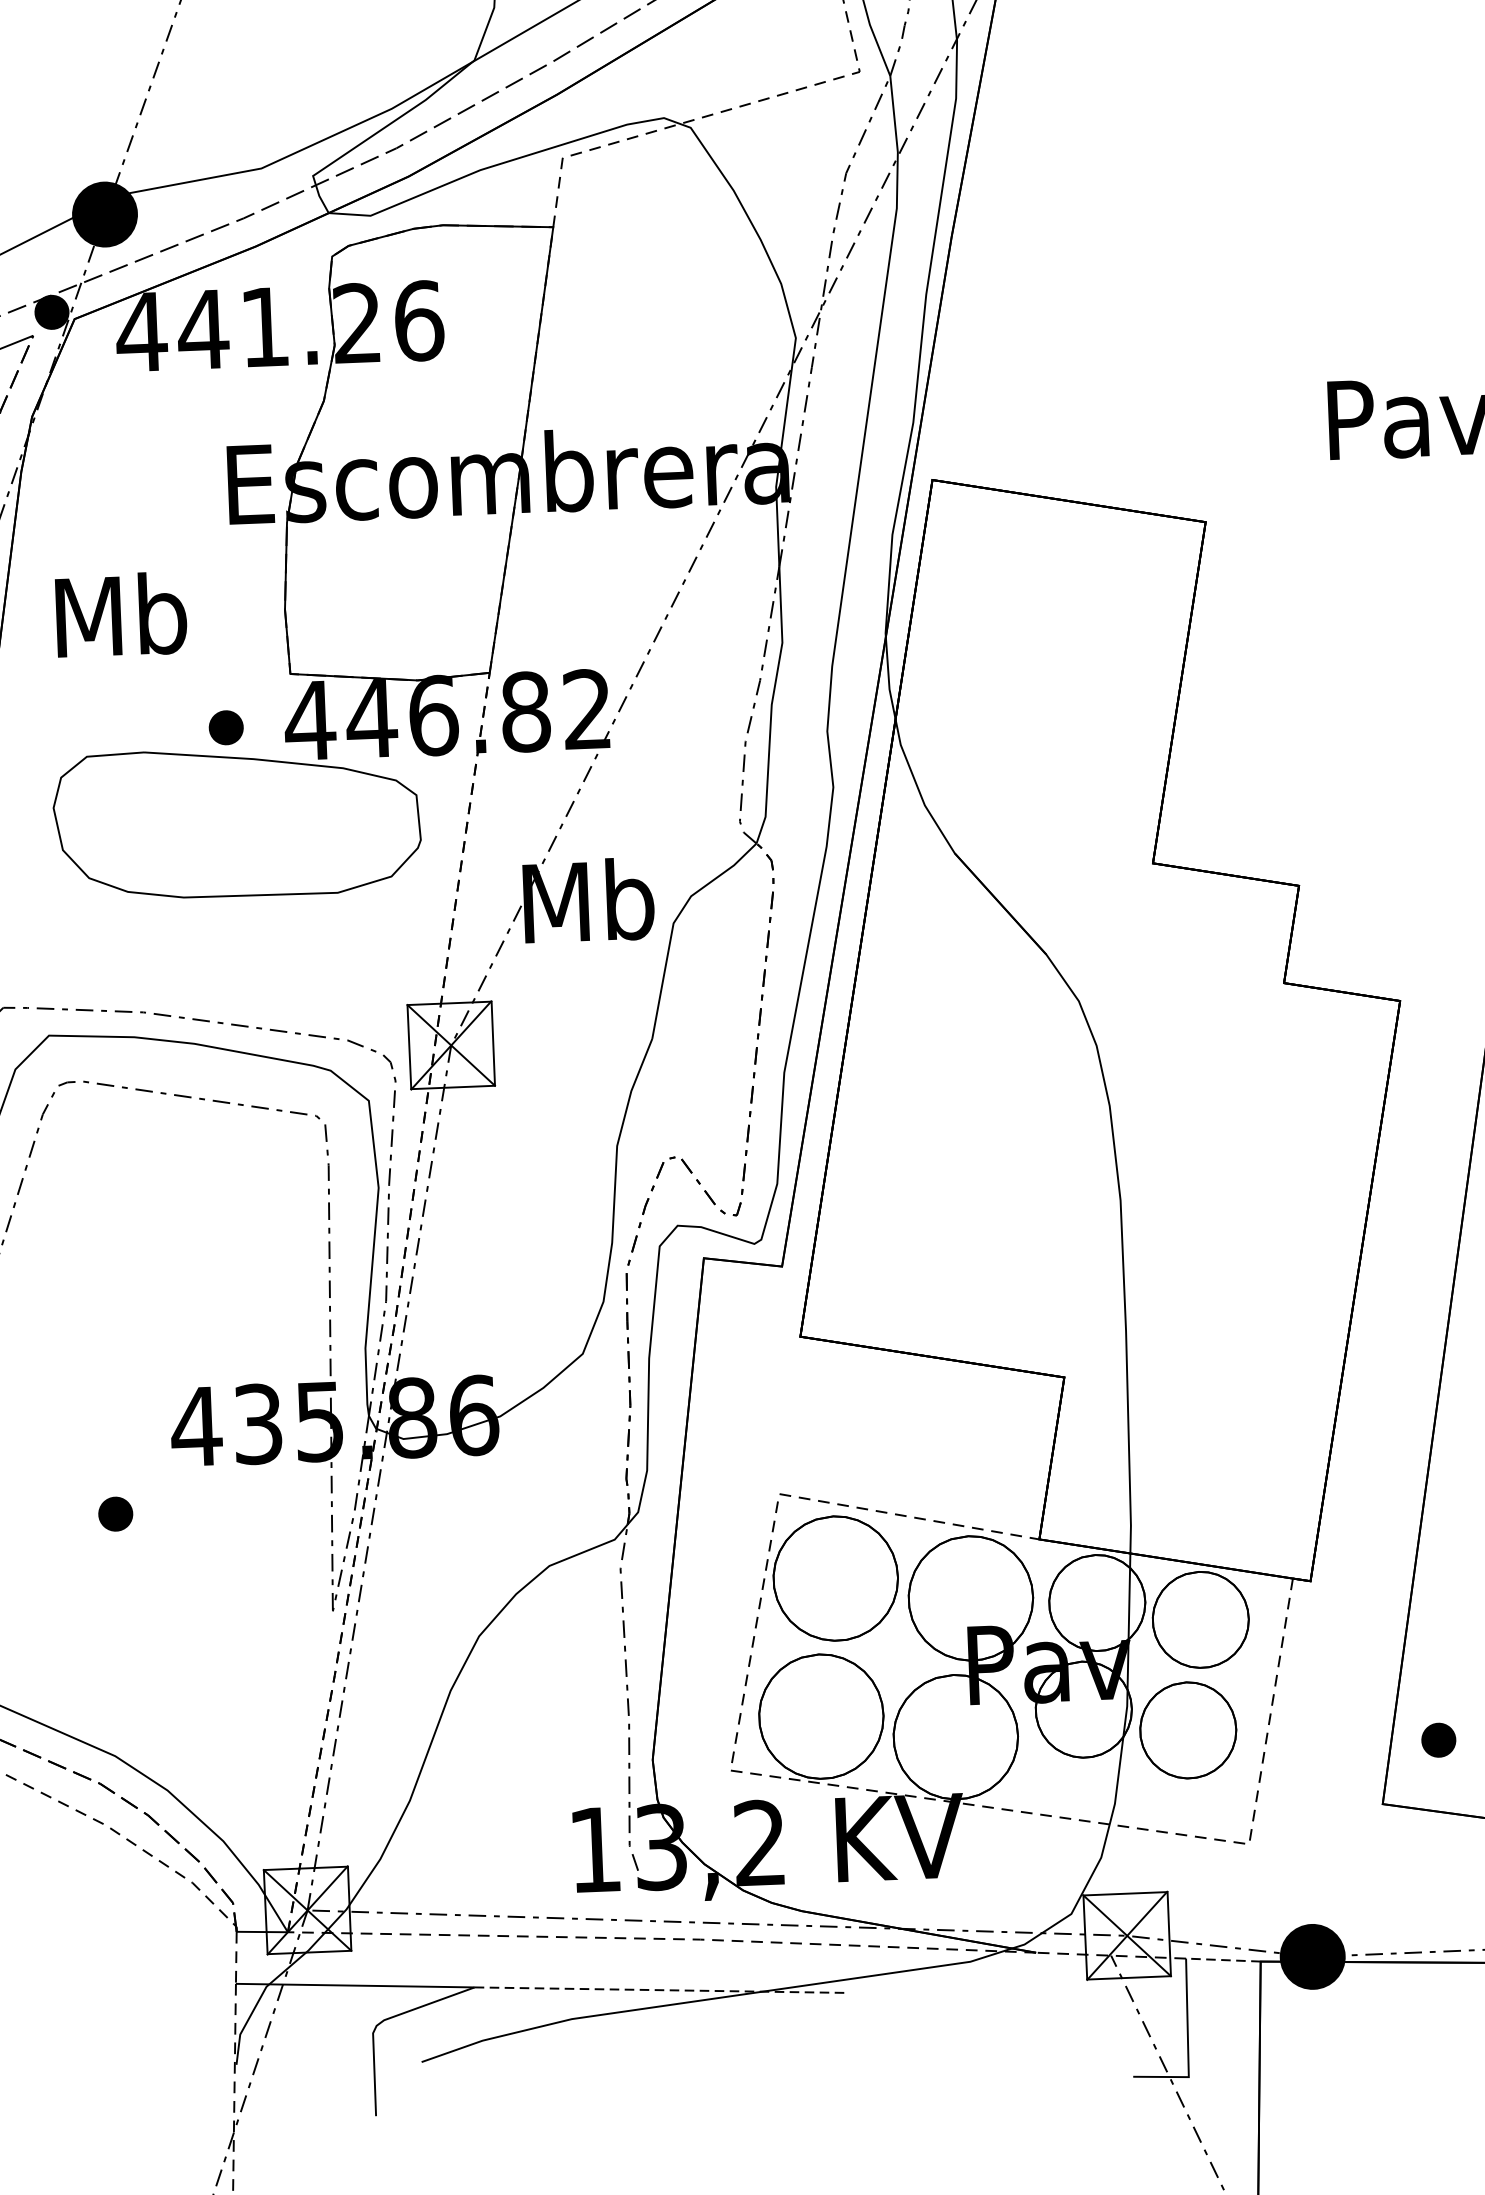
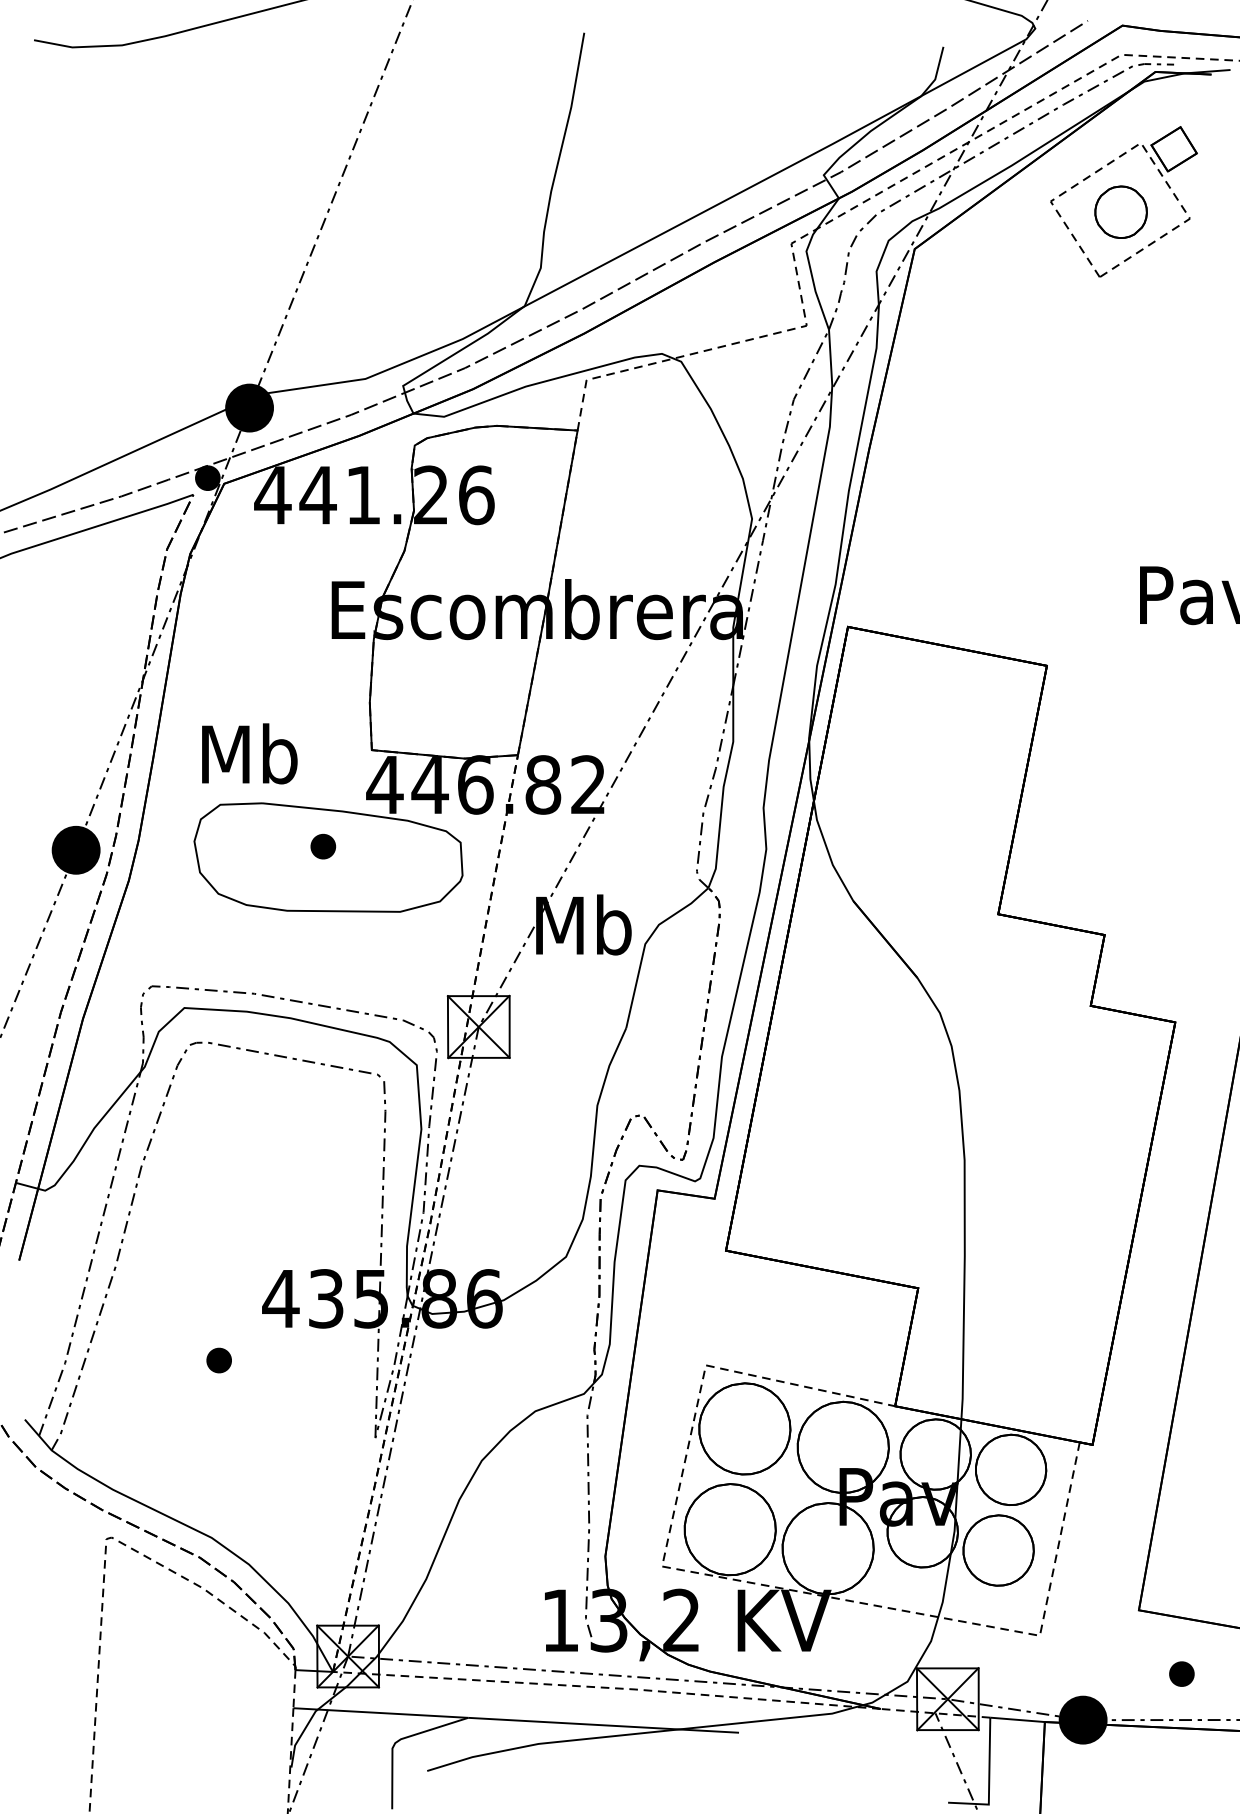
text: (120, 614) -> (249, 753), moved
part: (226, 727) -> (323, 846), moved
part: (1438, 1739) -> (1181, 1673), moved
line: (1223, 1959) -> (1017, 1719), dashed -> solid
line: (659, 1990) -> (603, 1725), dashed -> solid

